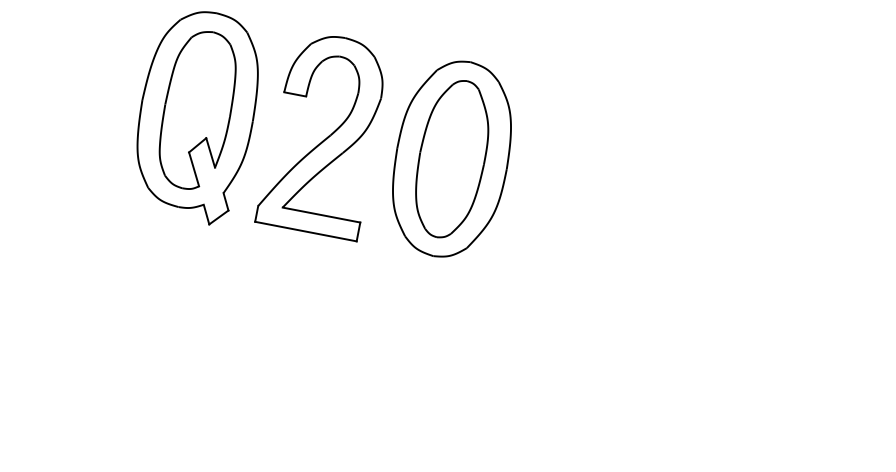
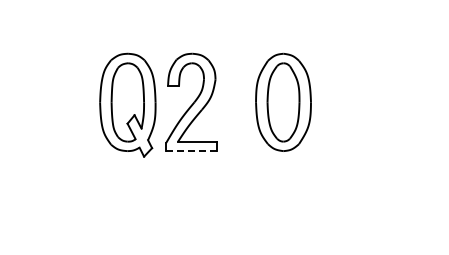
part: (452, 157) -> (283, 101), moved
line: (305, 232) -> (191, 151), solid -> dashed

